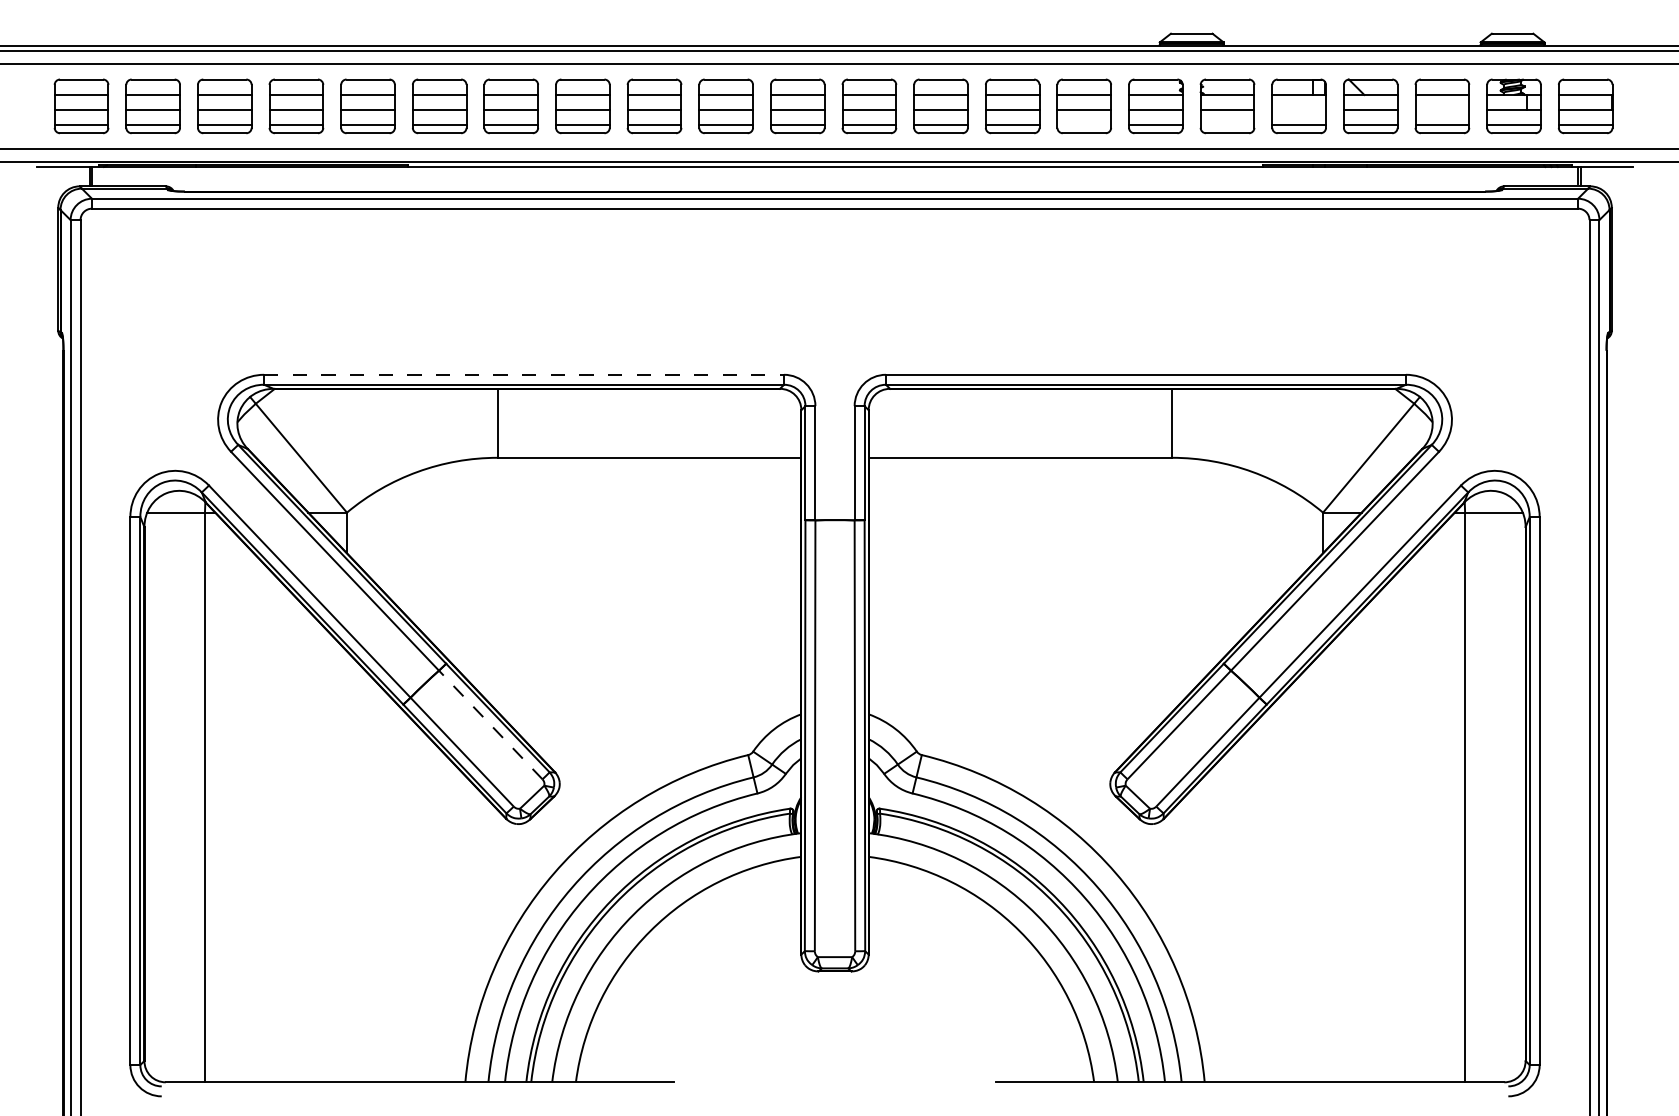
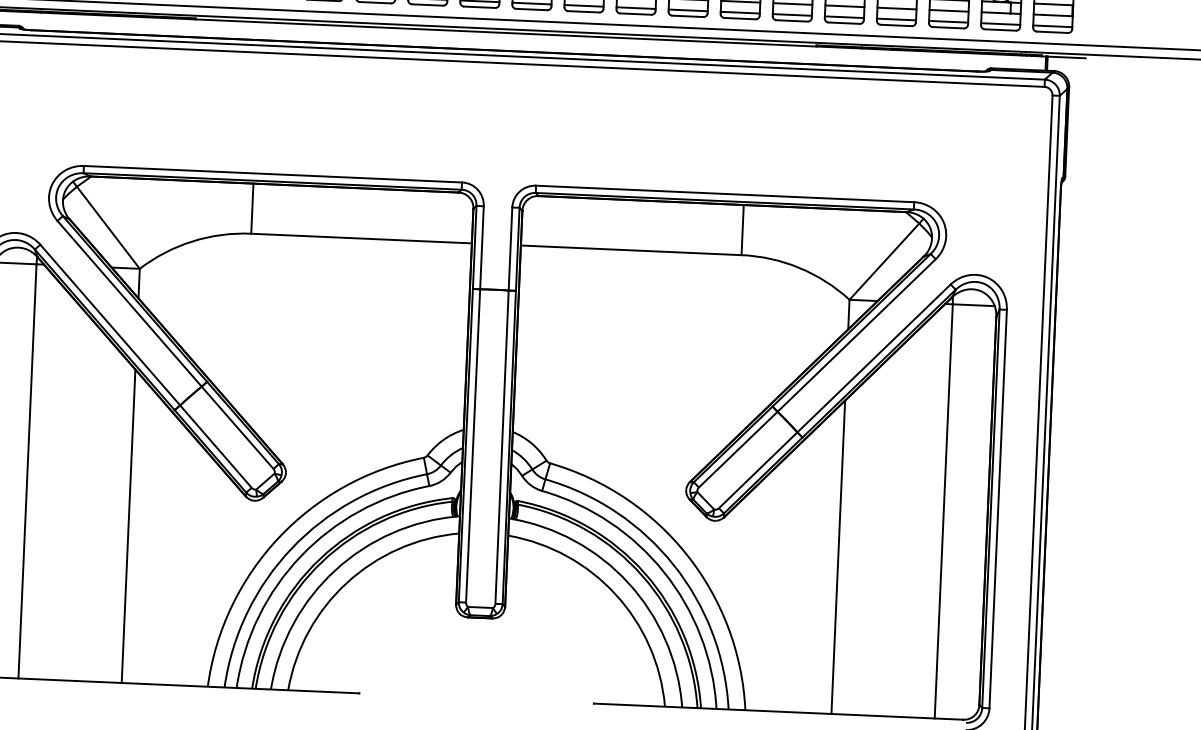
line: (1299, 110) -> (845, 6), added
line: (1442, 110) -> (949, 11), added
line: (1084, 125) -> (688, 10), added
line: (1227, 125) -> (792, 15), added
line: (524, 374) -> (273, 174), dashed -> solid
line: (491, 725) -> (238, 428), dashed -> solid
line: (346, 866) -> (128, 526), added
line: (1323, 866) -> (838, 557), added

